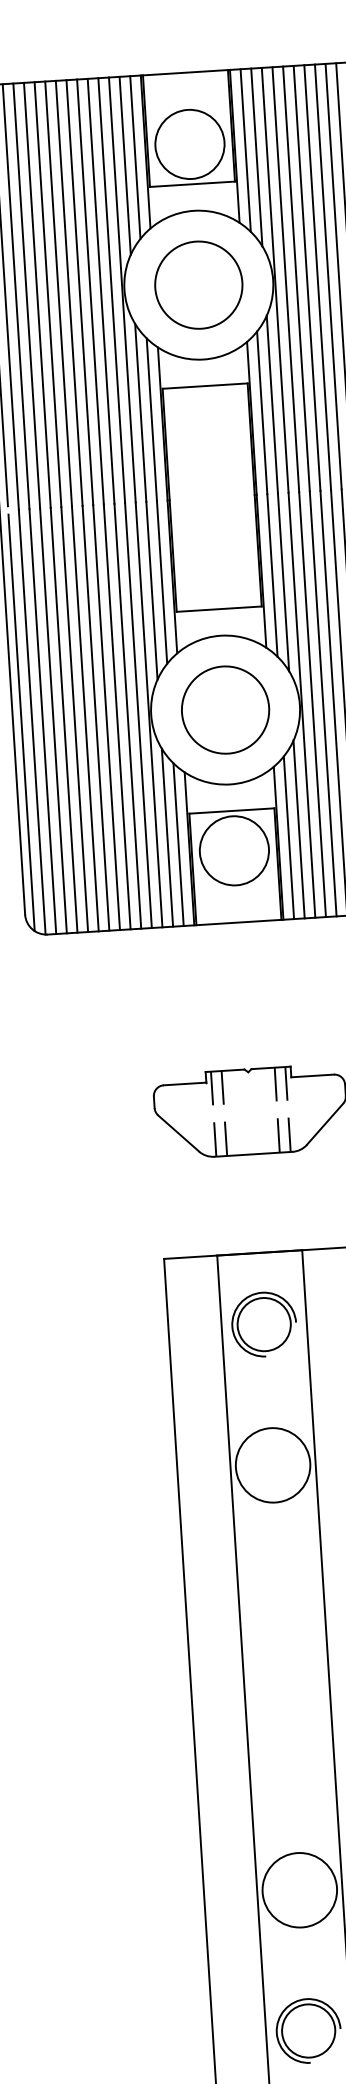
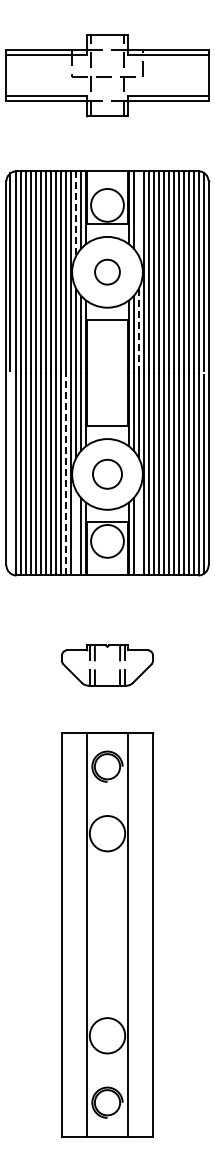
line: (256, 157) -> (138, 213), removed
line: (125, 167) -> (76, 214), solid -> dashed
circle: (198, 283) -> (107, 271), size x0.6
line: (271, 405) -> (138, 331), solid -> dashed
circle: (225, 708) -> (107, 473), size x0.7
line: (139, 713) -> (66, 473), solid -> dashed
line: (21, 723) -> (10, 474), removed
line: (298, 828) -> (138, 532), removed
line: (168, 836) -> (76, 532), removed

